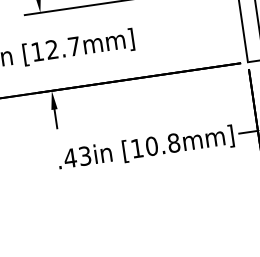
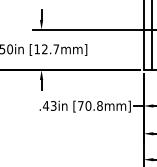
text: (136, 147) -> (80, 105), [10.8mm] -> [70.8mm]

